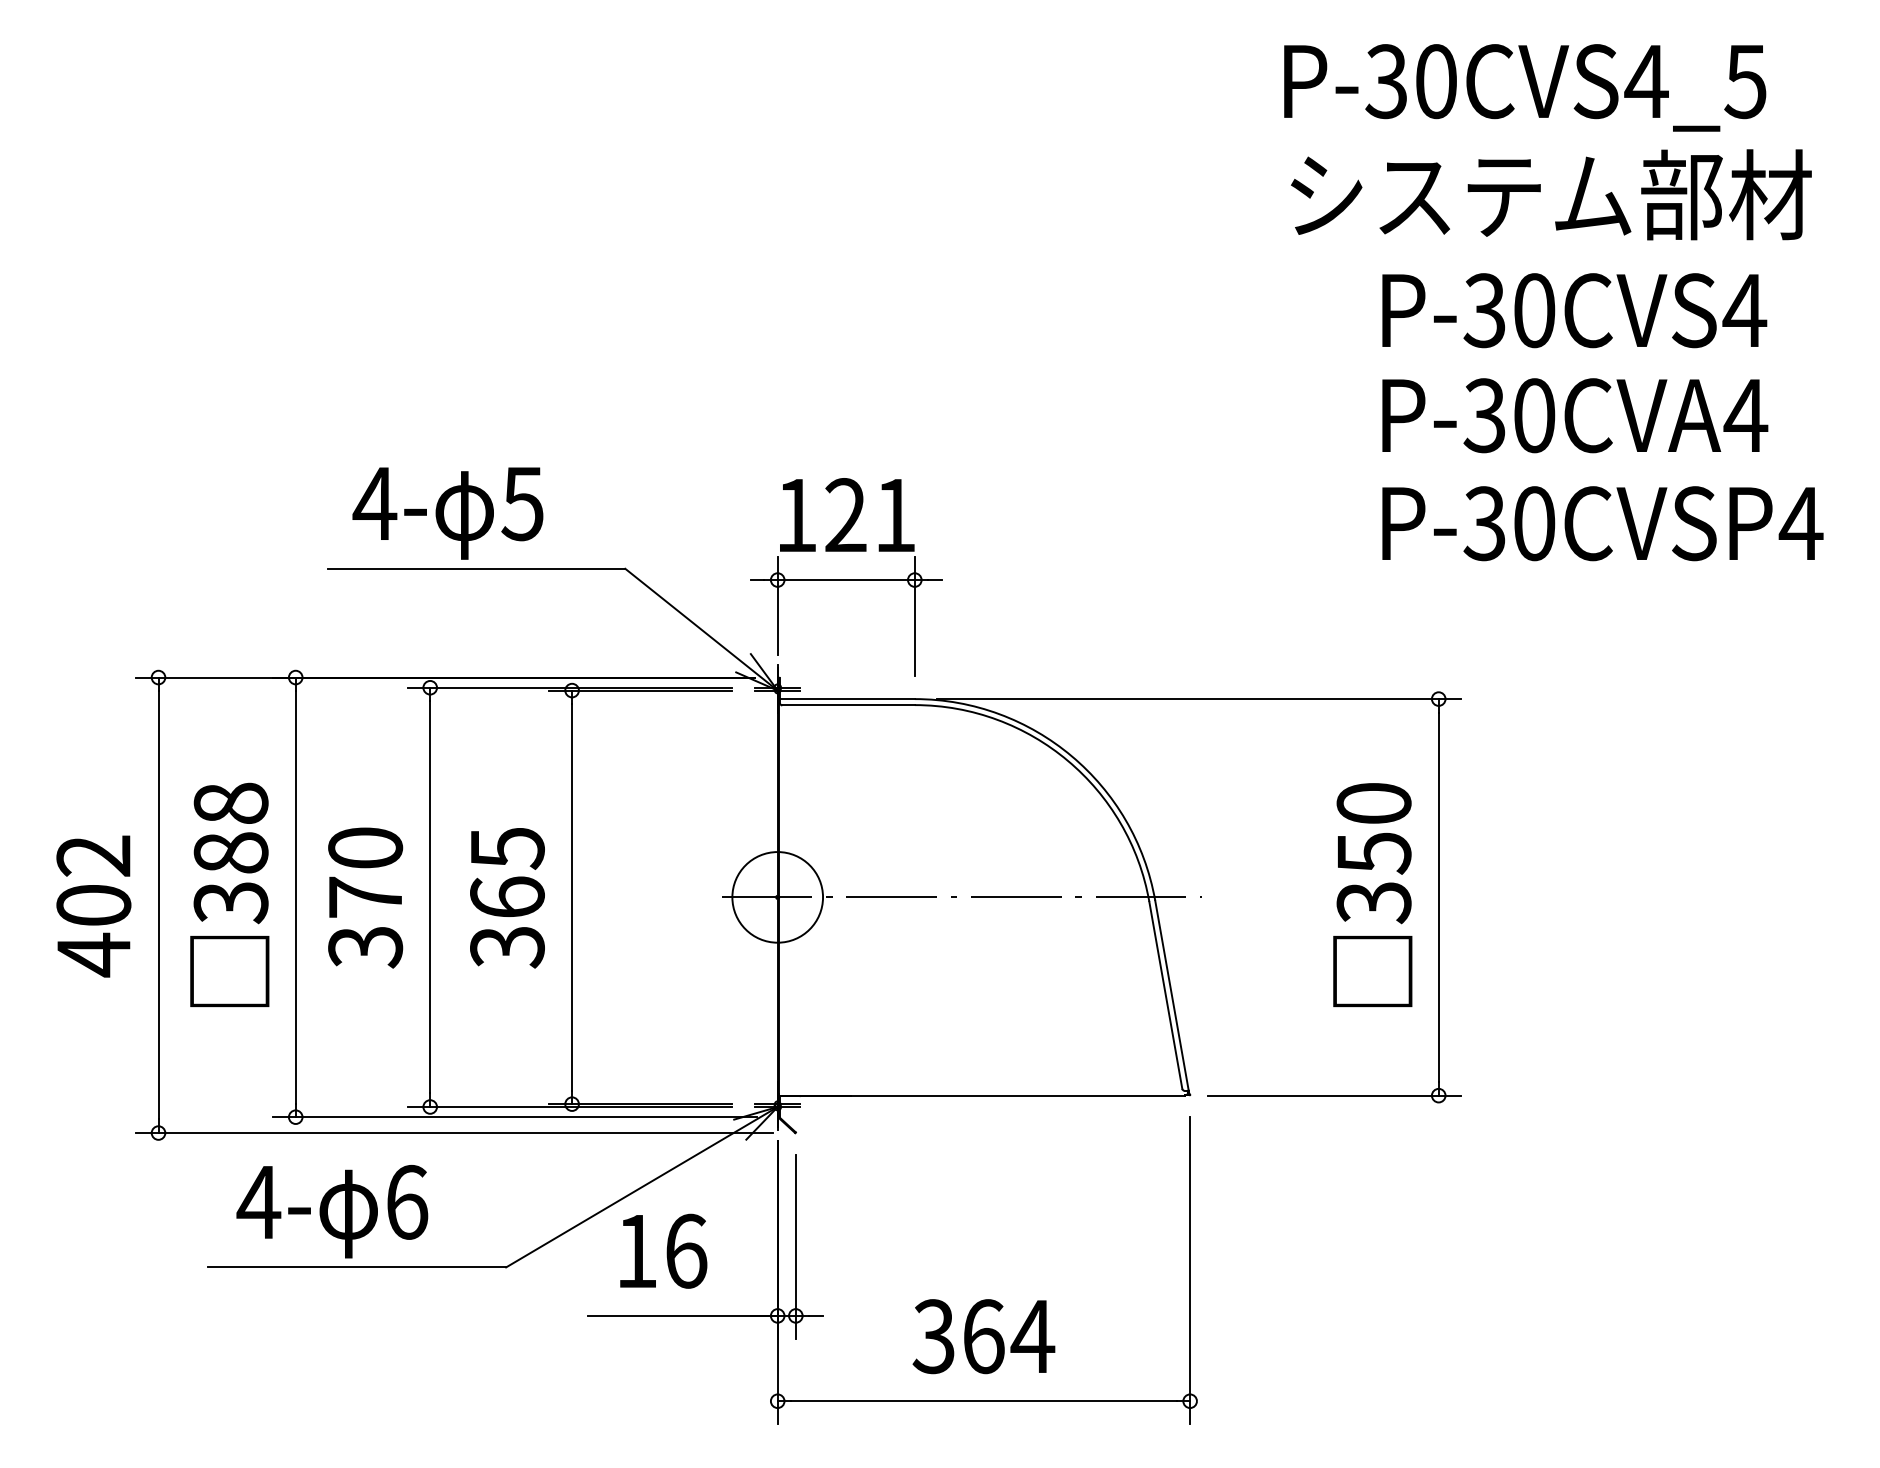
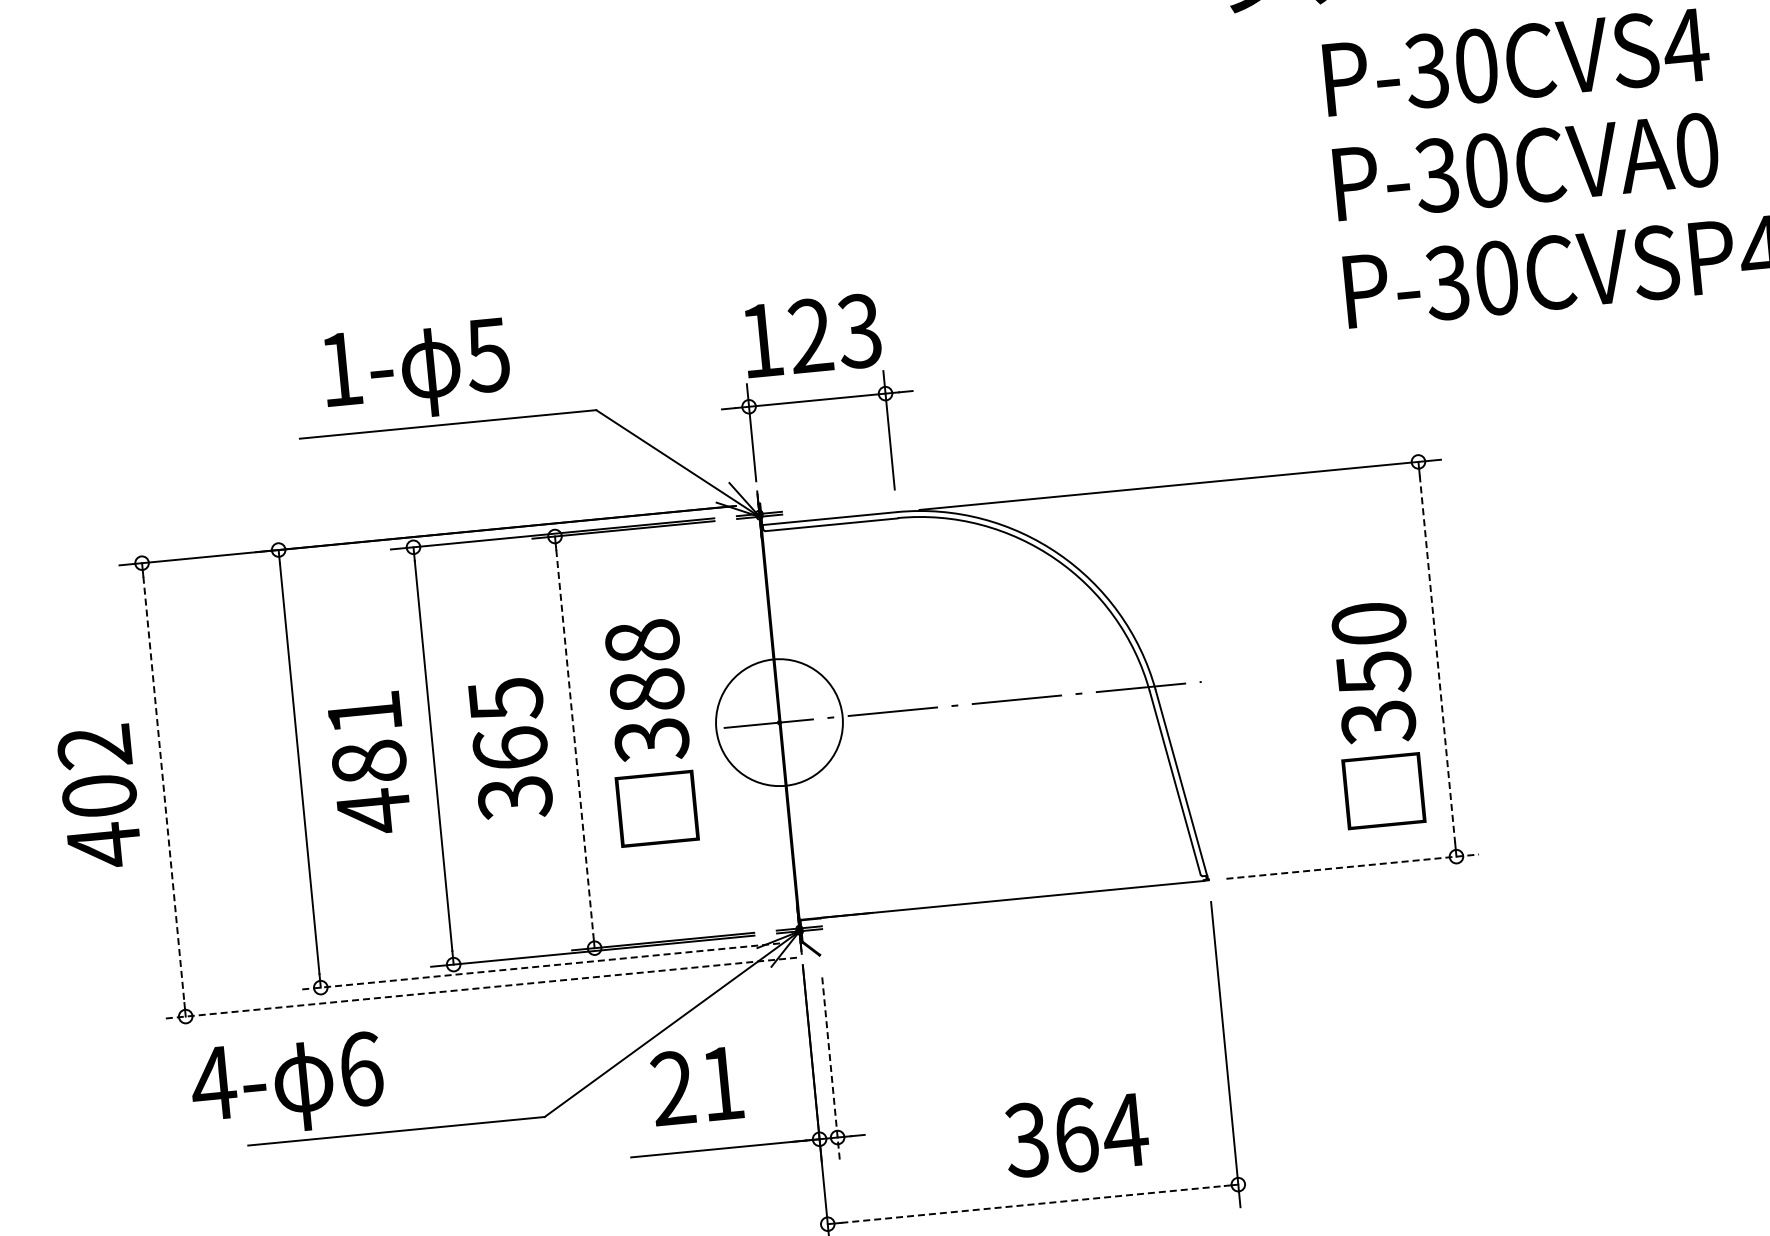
text: (1745, 415) -> (1696, 150), P-30CVA4 -> P-30CVA0
text: (374, 503) -> (340, 369), 4- -> 1-
text: (894, 515) -> (859, 331), 121 -> 123
text: (229, 894) -> (649, 732), moved
text: (1372, 895) -> (1376, 715), moved
line: (572, 897) -> (575, 742), solid -> dashed
circle: (777, 897) -> (779, 722), size x1.4
line: (1438, 897) -> (1437, 659), solid -> dashed
text: (365, 898) -> (369, 763), 370 -> 481
line: (158, 905) -> (163, 790), solid -> dashed
line: (1334, 1095) -> (1352, 866), solid -> dashed
line: (514, 1117) -> (538, 966), solid -> dashed
line: (453, 1133) -> (479, 988), solid -> dashed
text: (332, 1211) -> (287, 1085), moved
line: (795, 1246) -> (830, 1068), solid -> dashed
text: (661, 1250) -> (697, 1085), 16 -> 21
text: (983, 1336) -> (1076, 1135), moved
line: (983, 1401) -> (1032, 1204), solid -> dashed

